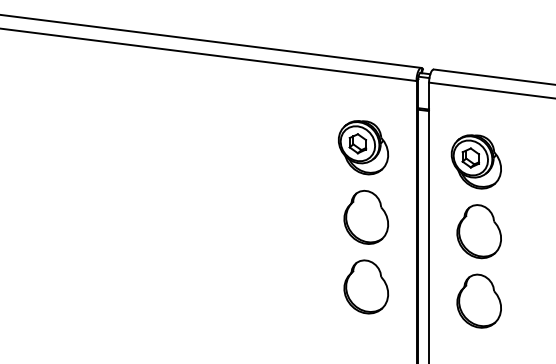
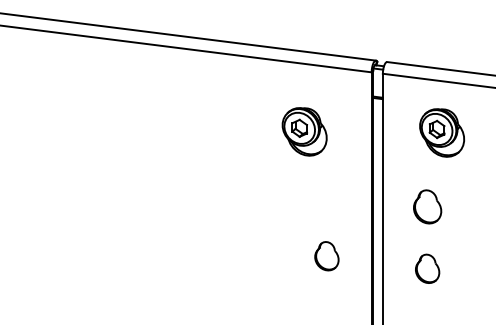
part: (363, 147) -> (304, 131), moved
part: (475, 161) -> (441, 132), moved
part: (365, 216) -> (326, 193), removed
part: (478, 231) -> (427, 206), size x0.7
part: (366, 286) -> (327, 255), size x0.6
part: (478, 300) -> (427, 268), size x0.6

